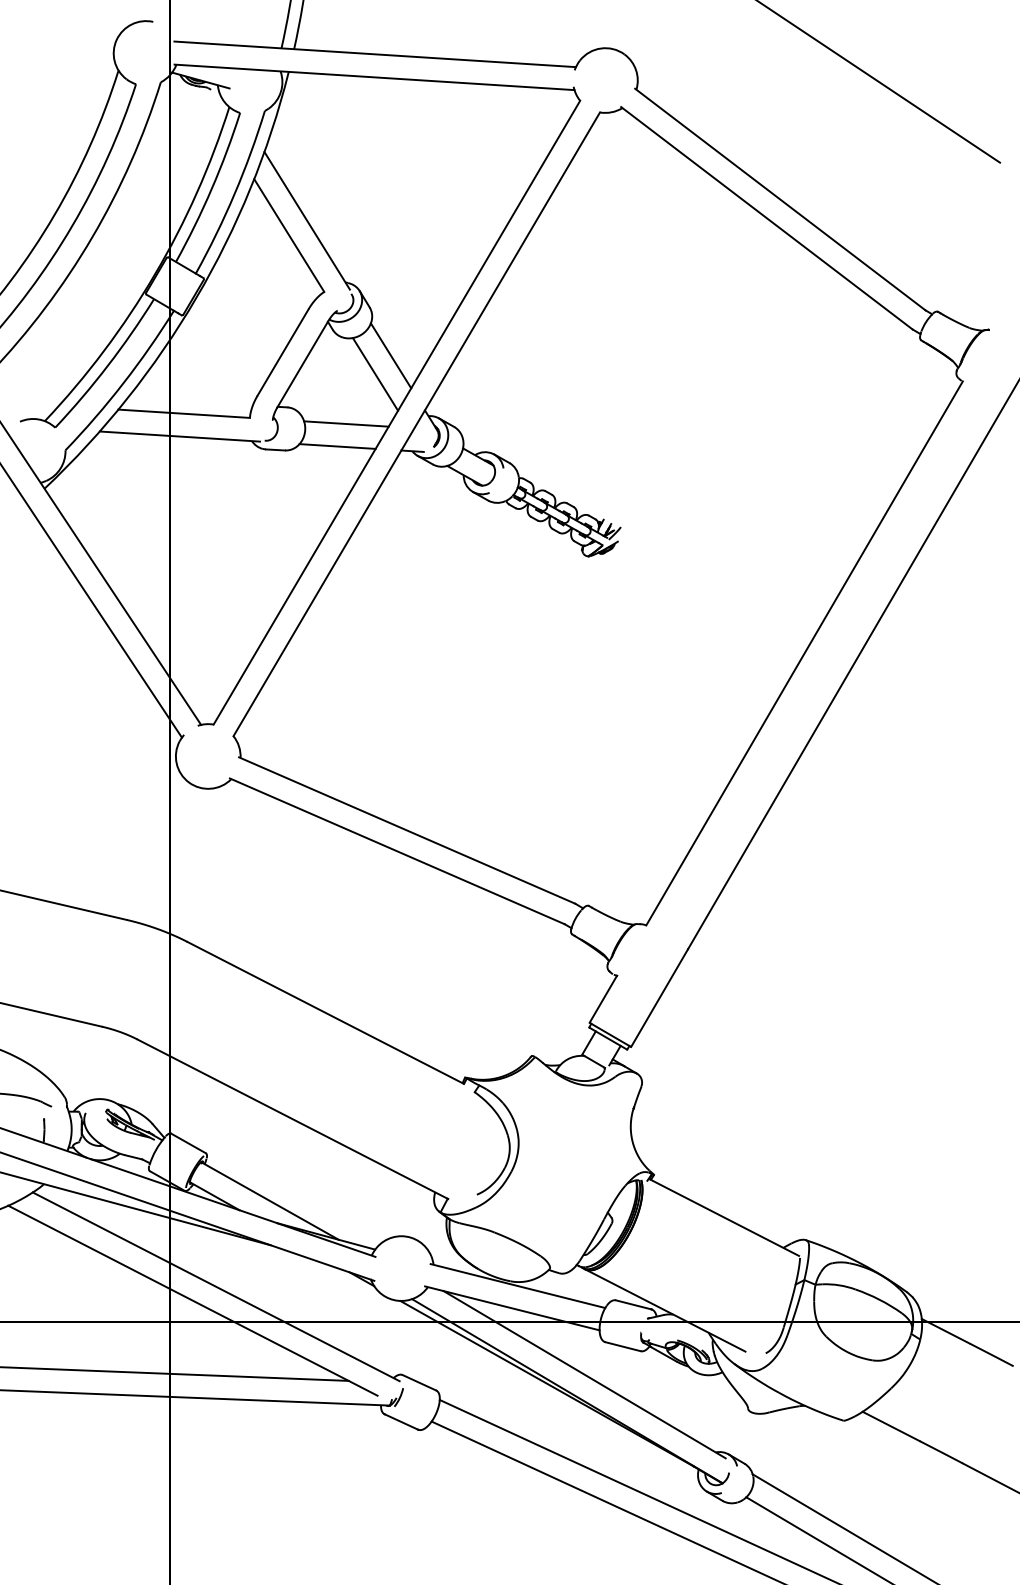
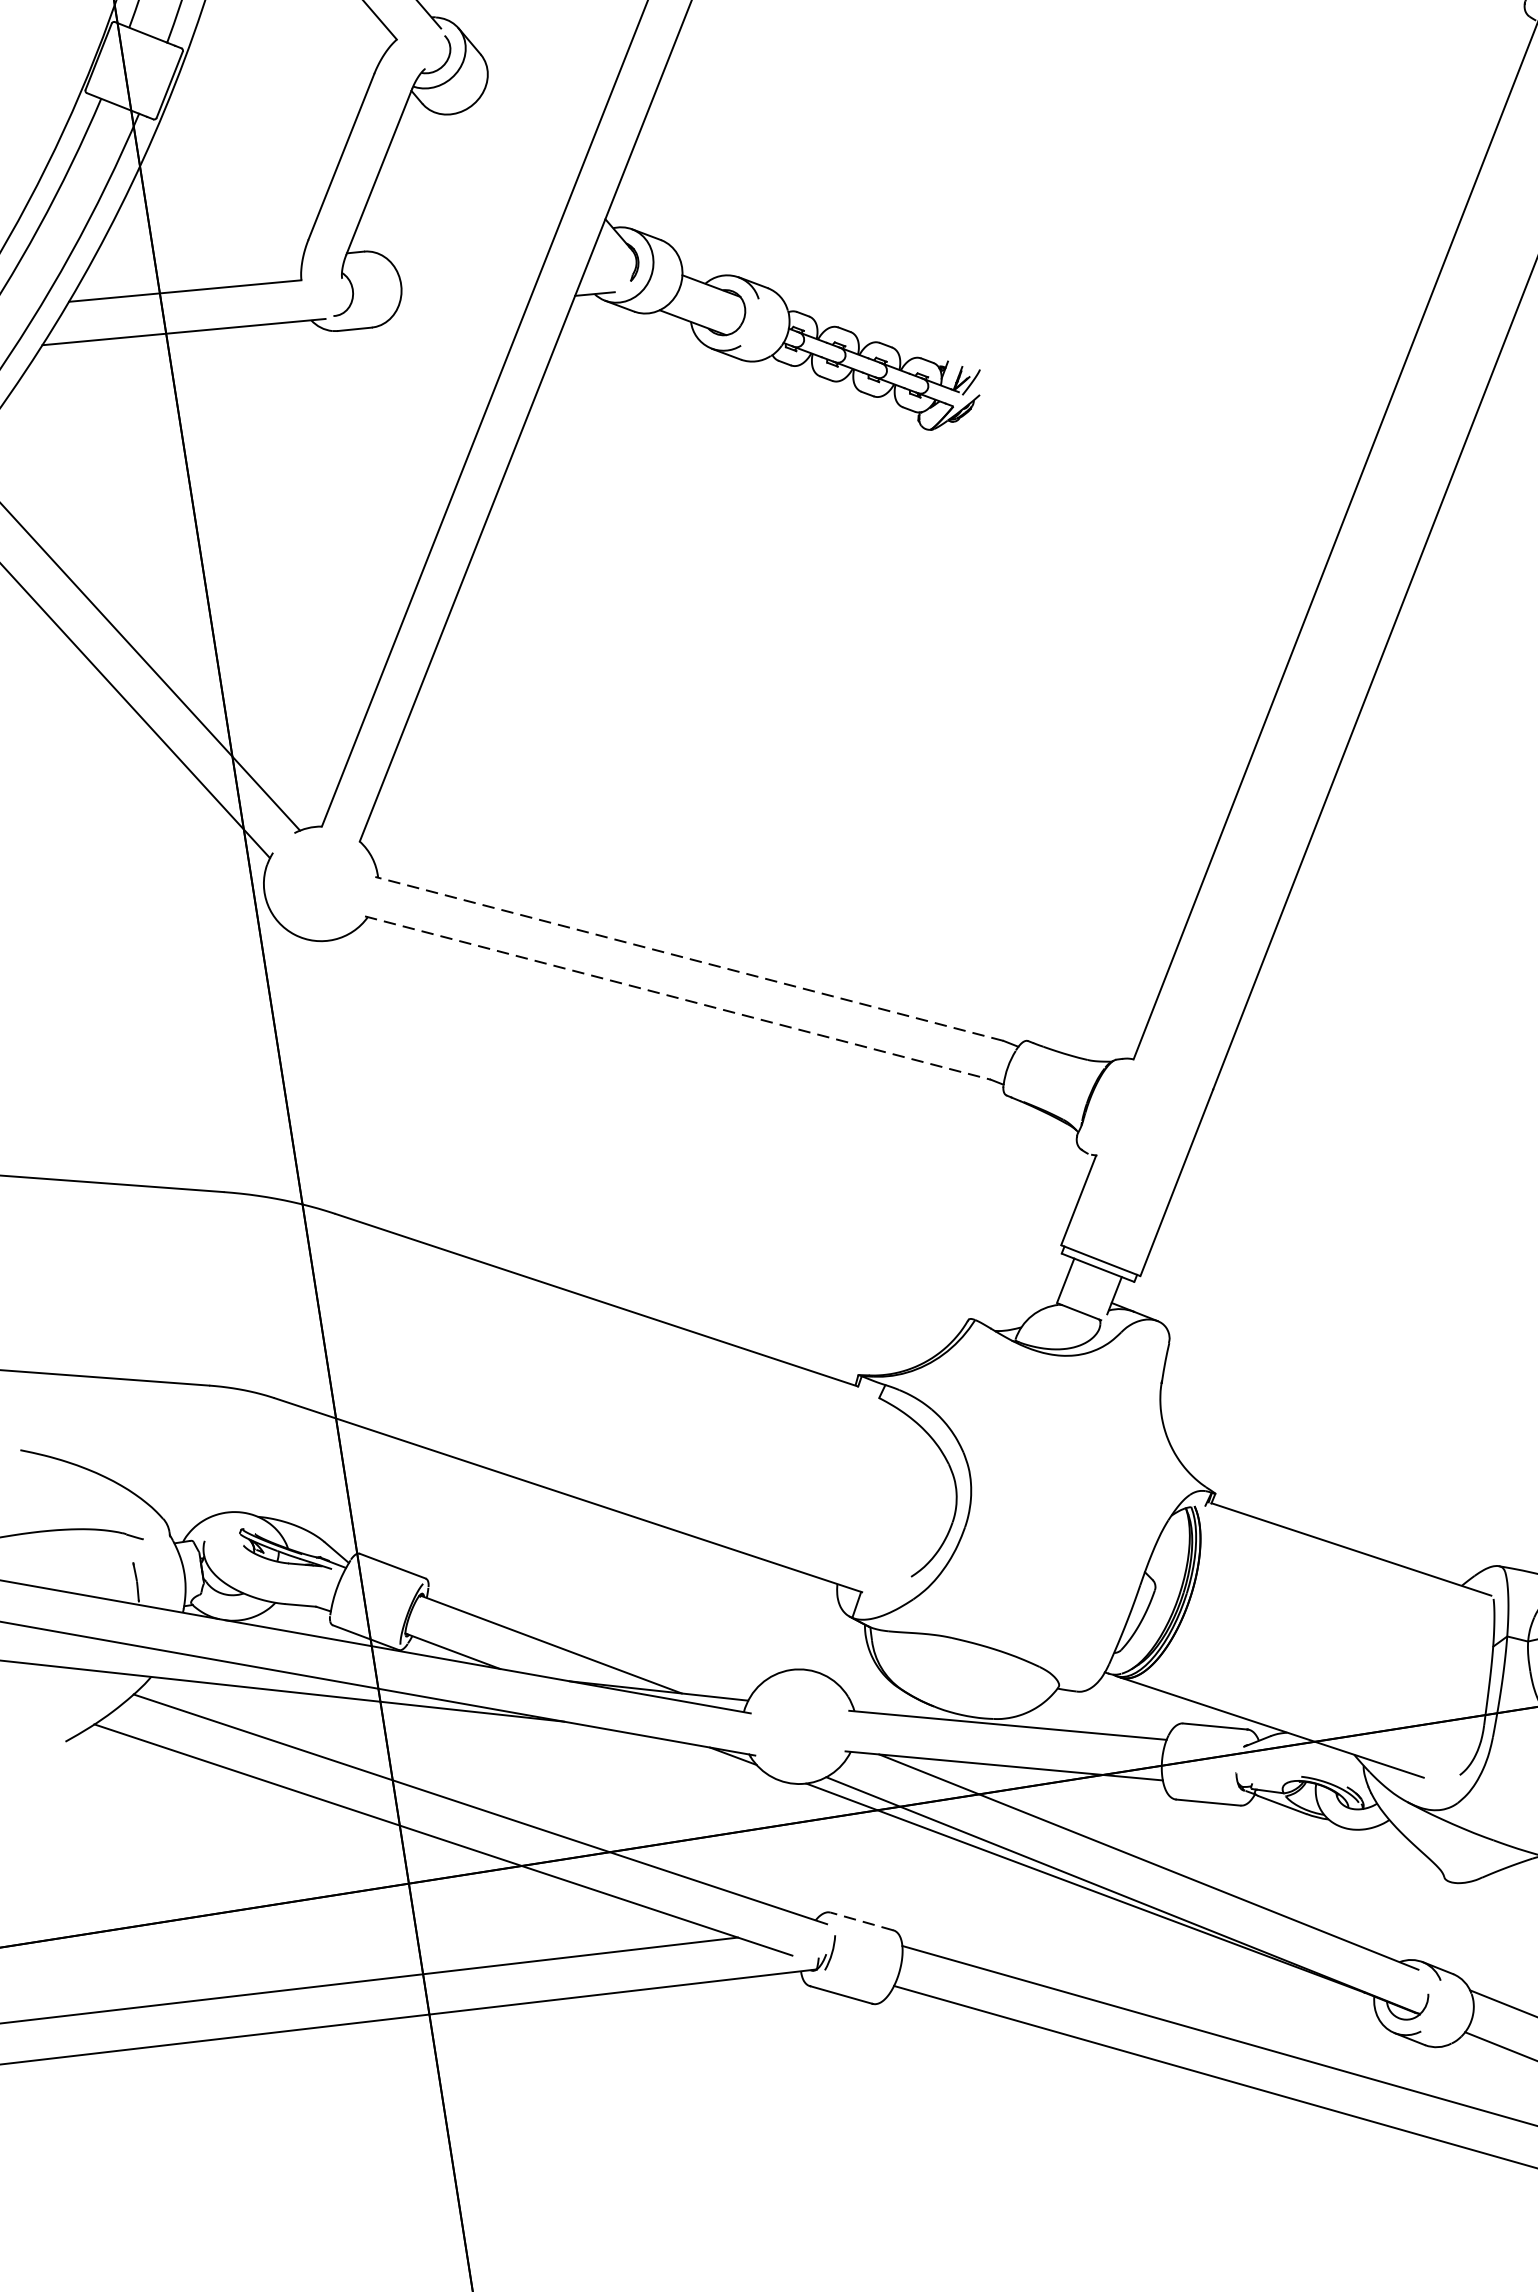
line: (390, 355) -> (530, 132), removed
line: (375, 374) -> (509, 169), removed
line: (346, 423) -> (471, 263), removed
line: (337, 446) -> (462, 306), removed
line: (406, 830) -> (688, 959), solid -> dashed
line: (397, 851) -> (678, 998), solid -> dashed
line: (419, 1382) -> (862, 1920), solid -> dashed

